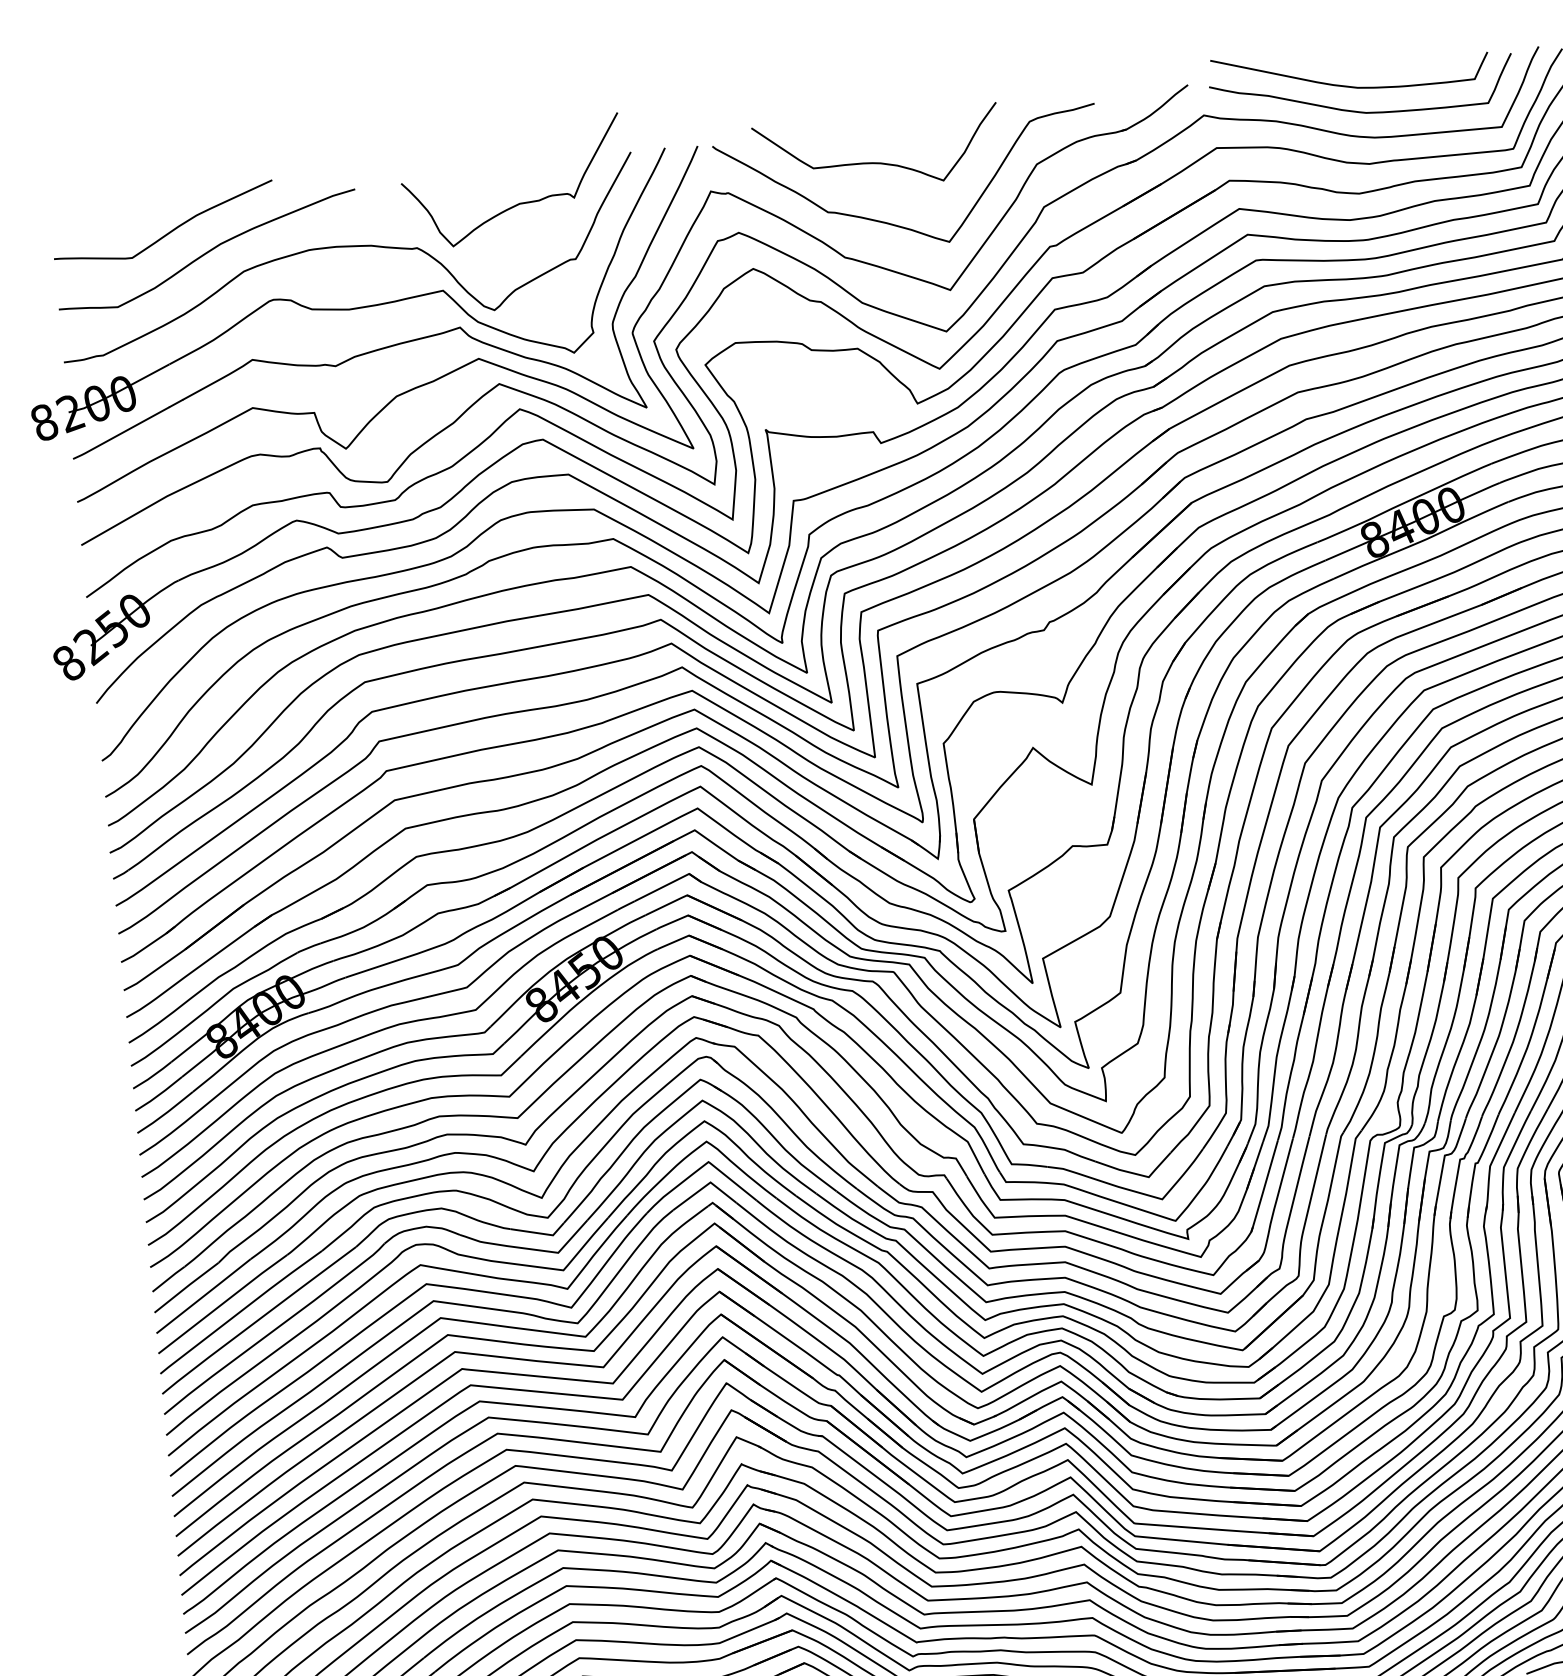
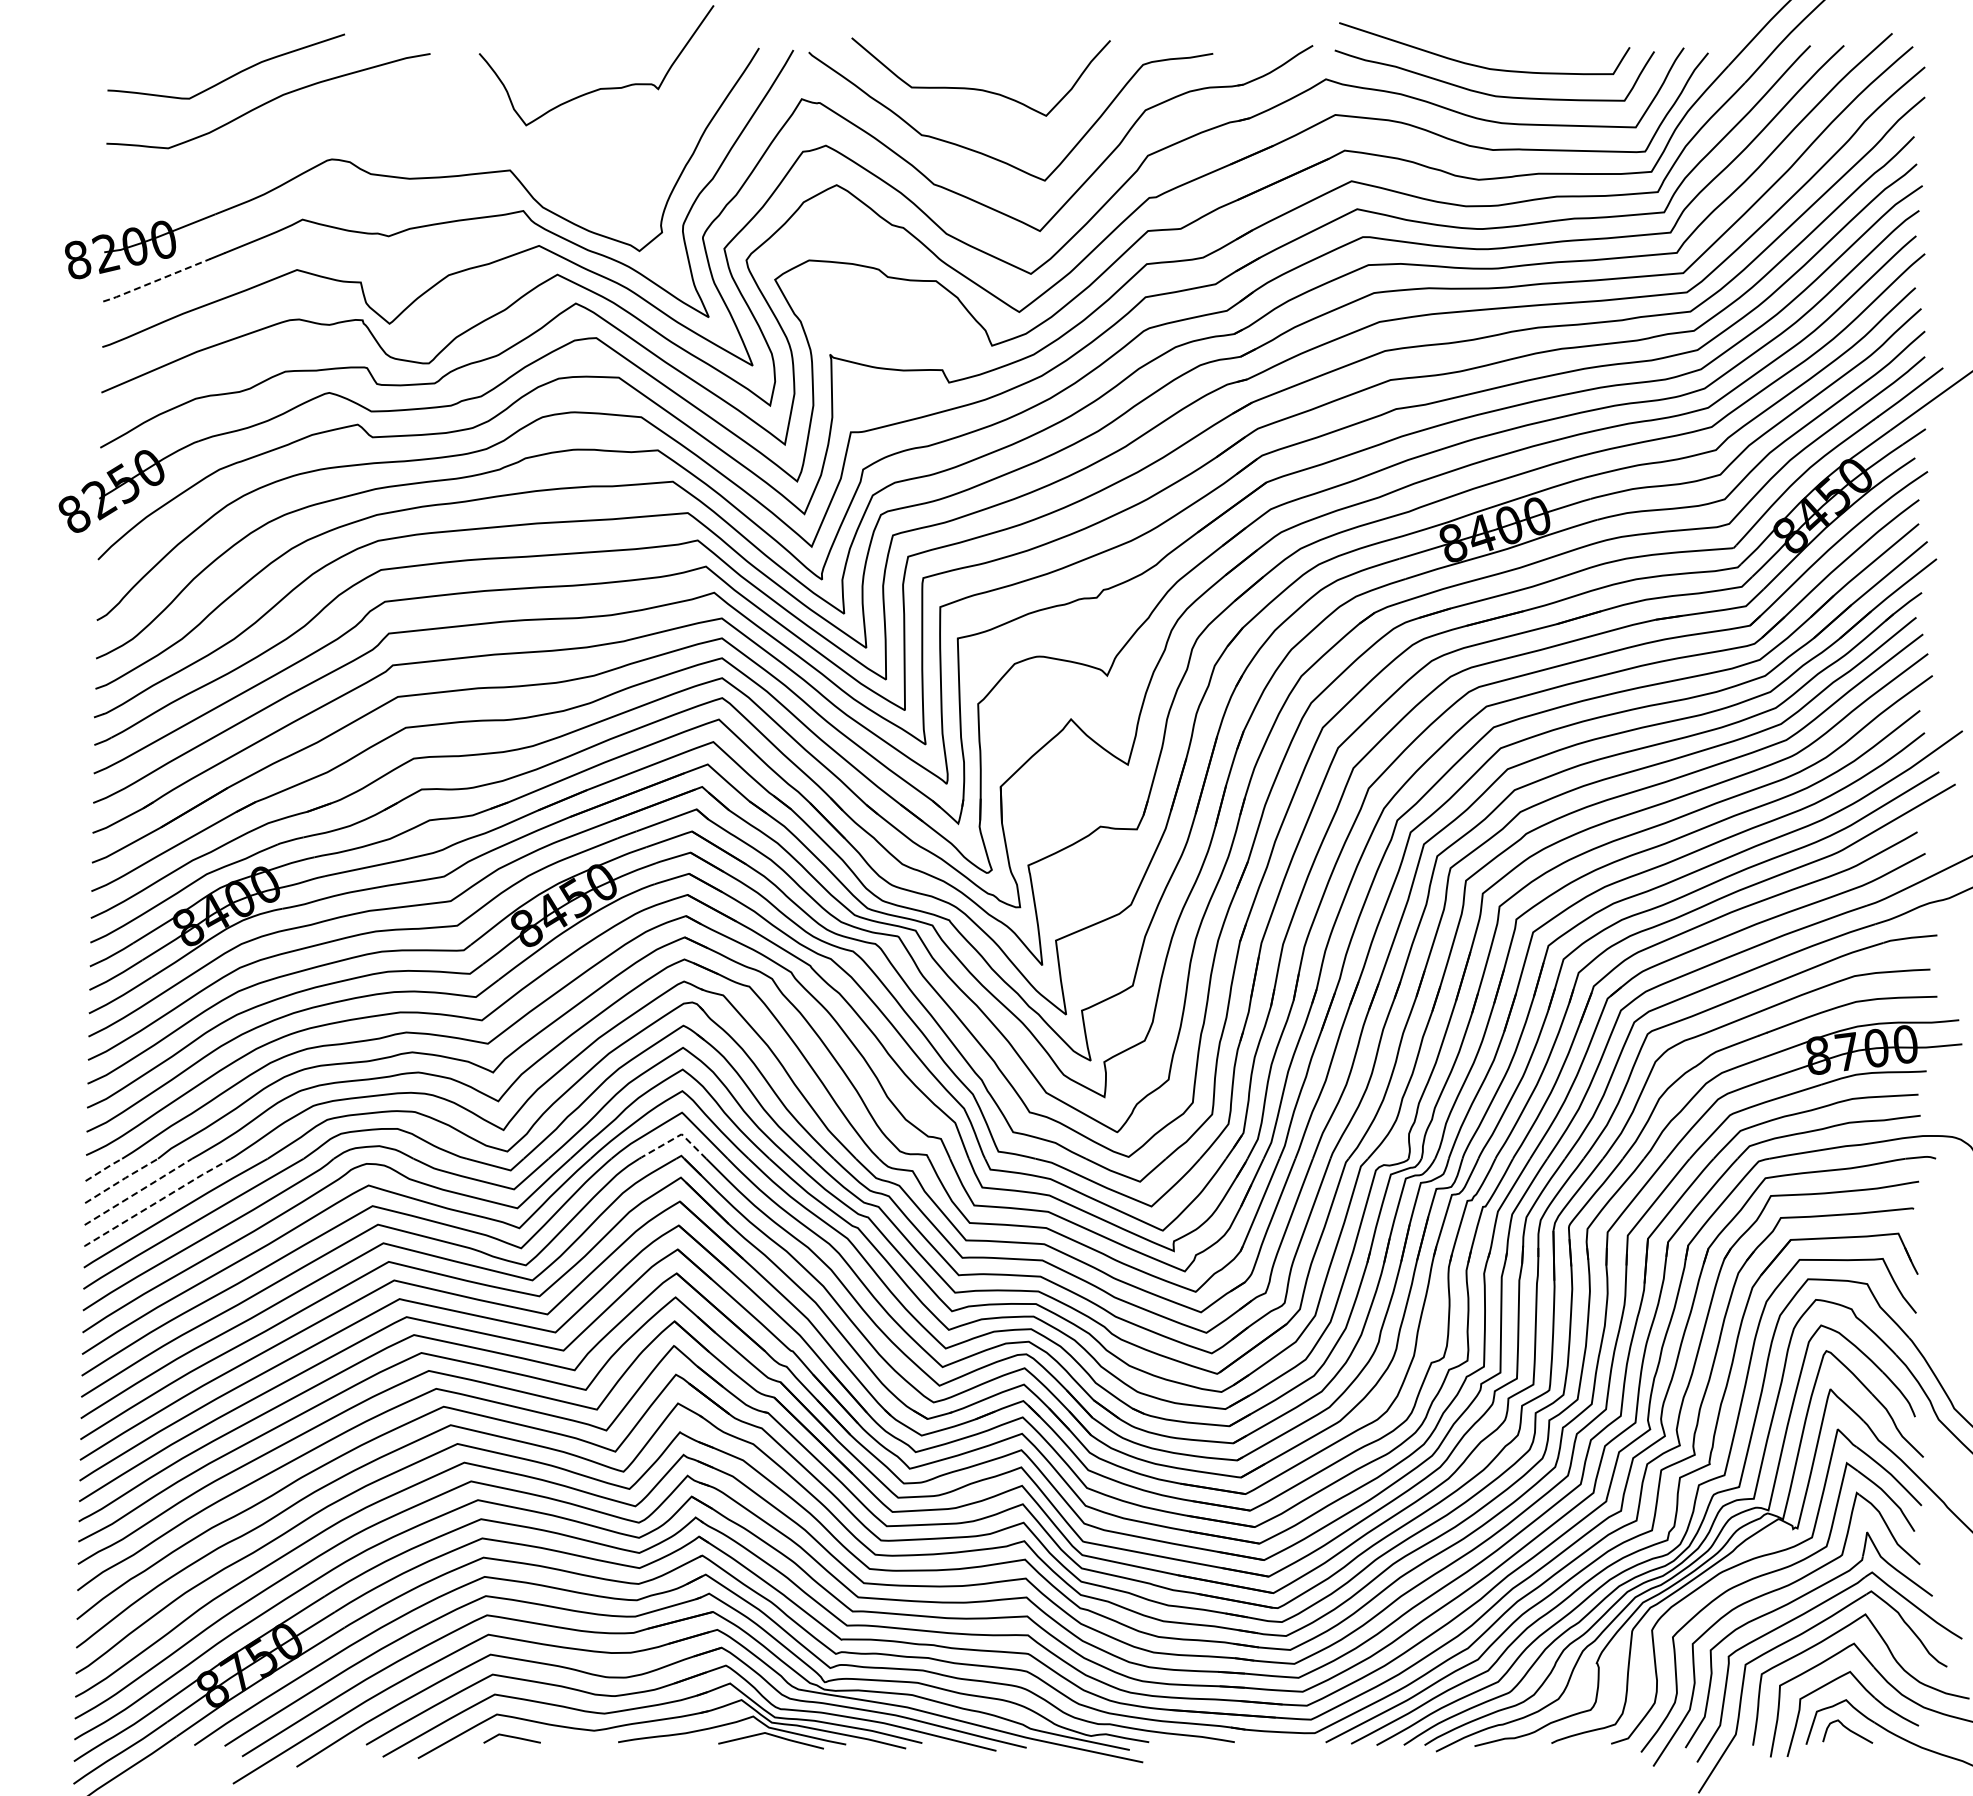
curve: (346, 247) -> (414, 113), removed
line: (121, 433) -> (156, 280), solid -> dashed
line: (705, 1186) -> (675, 1137), solid -> dashed
line: (169, 1278) -> (104, 1169), solid -> dashed
line: (187, 1287) -> (122, 1180), solid -> dashed
line: (203, 1295) -> (138, 1191), solid -> dashed
line: (222, 1304) -> (157, 1202), solid -> dashed

